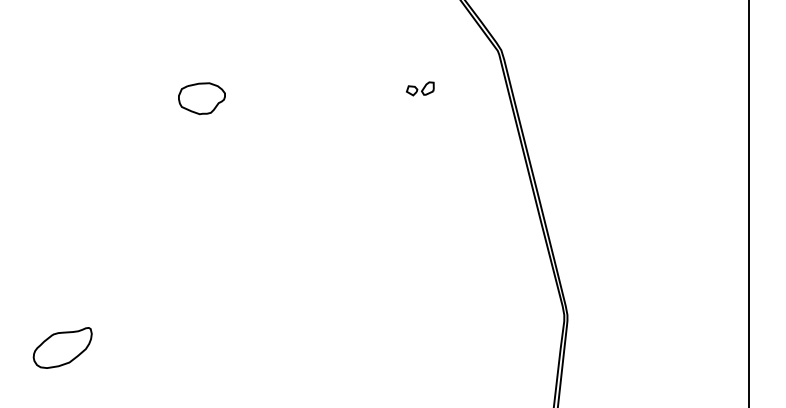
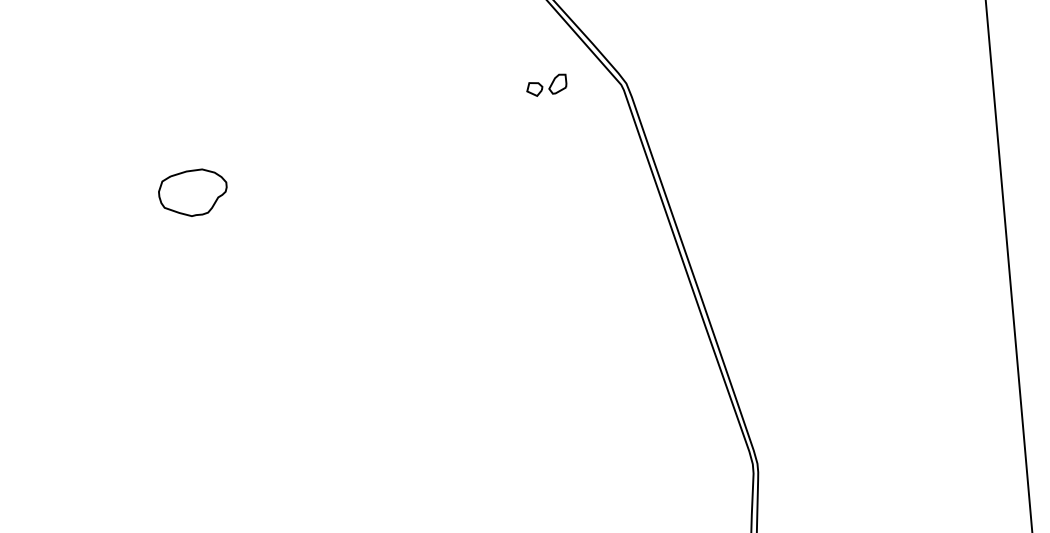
part: (420, 88) -> (546, 84), moved

